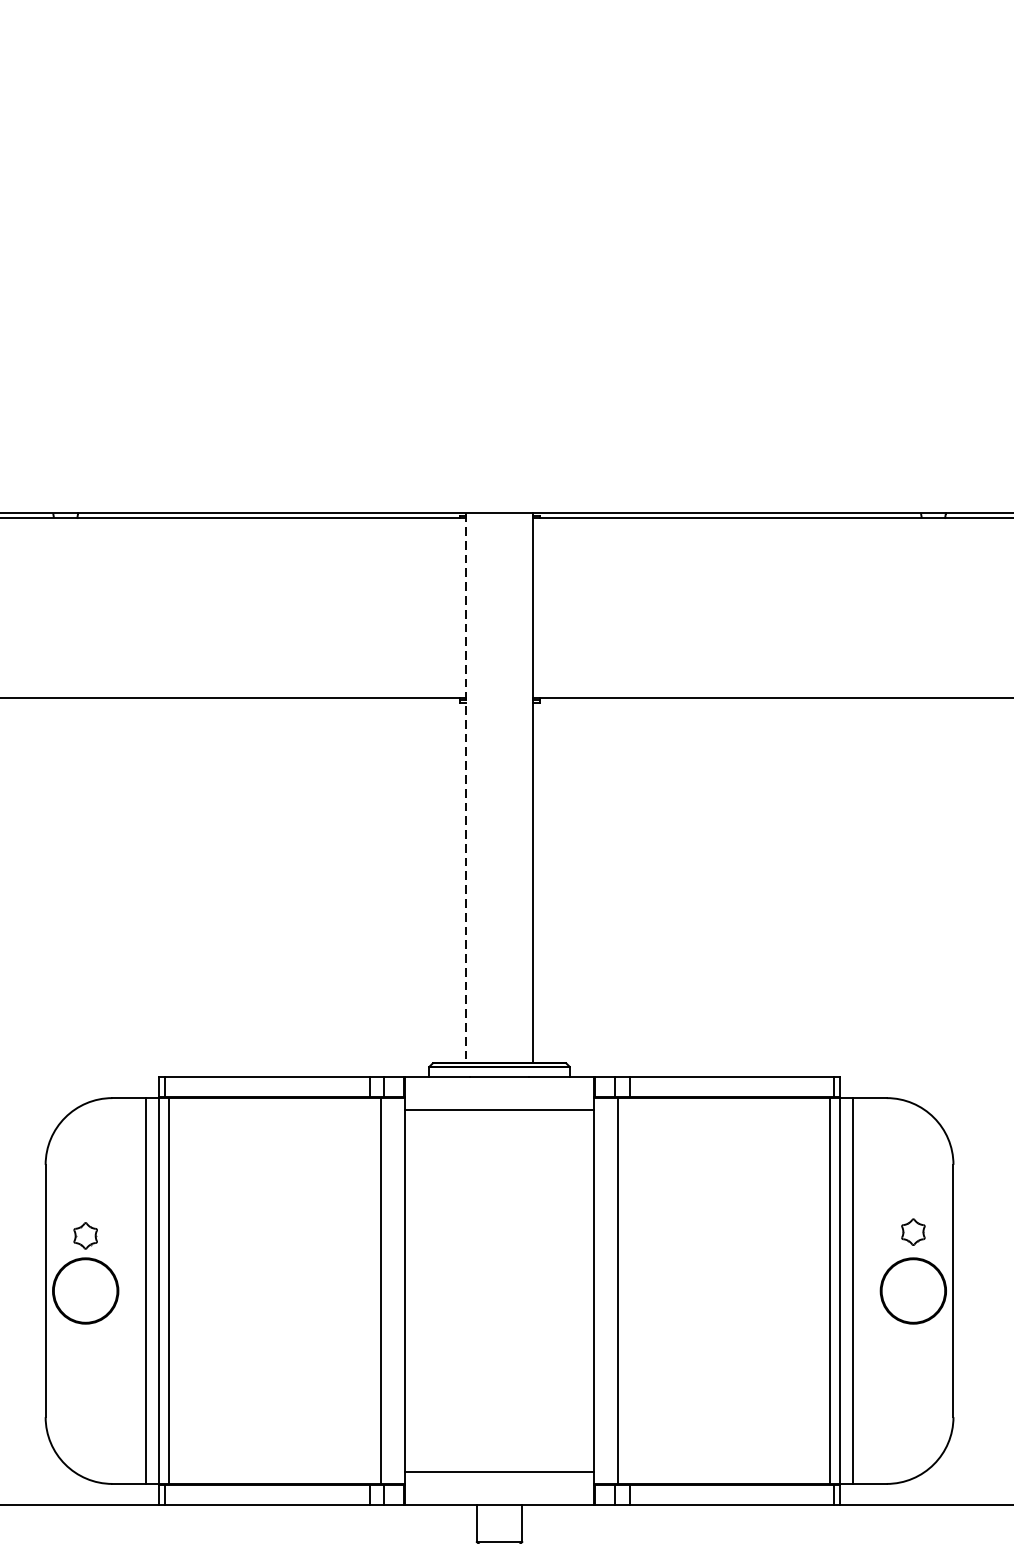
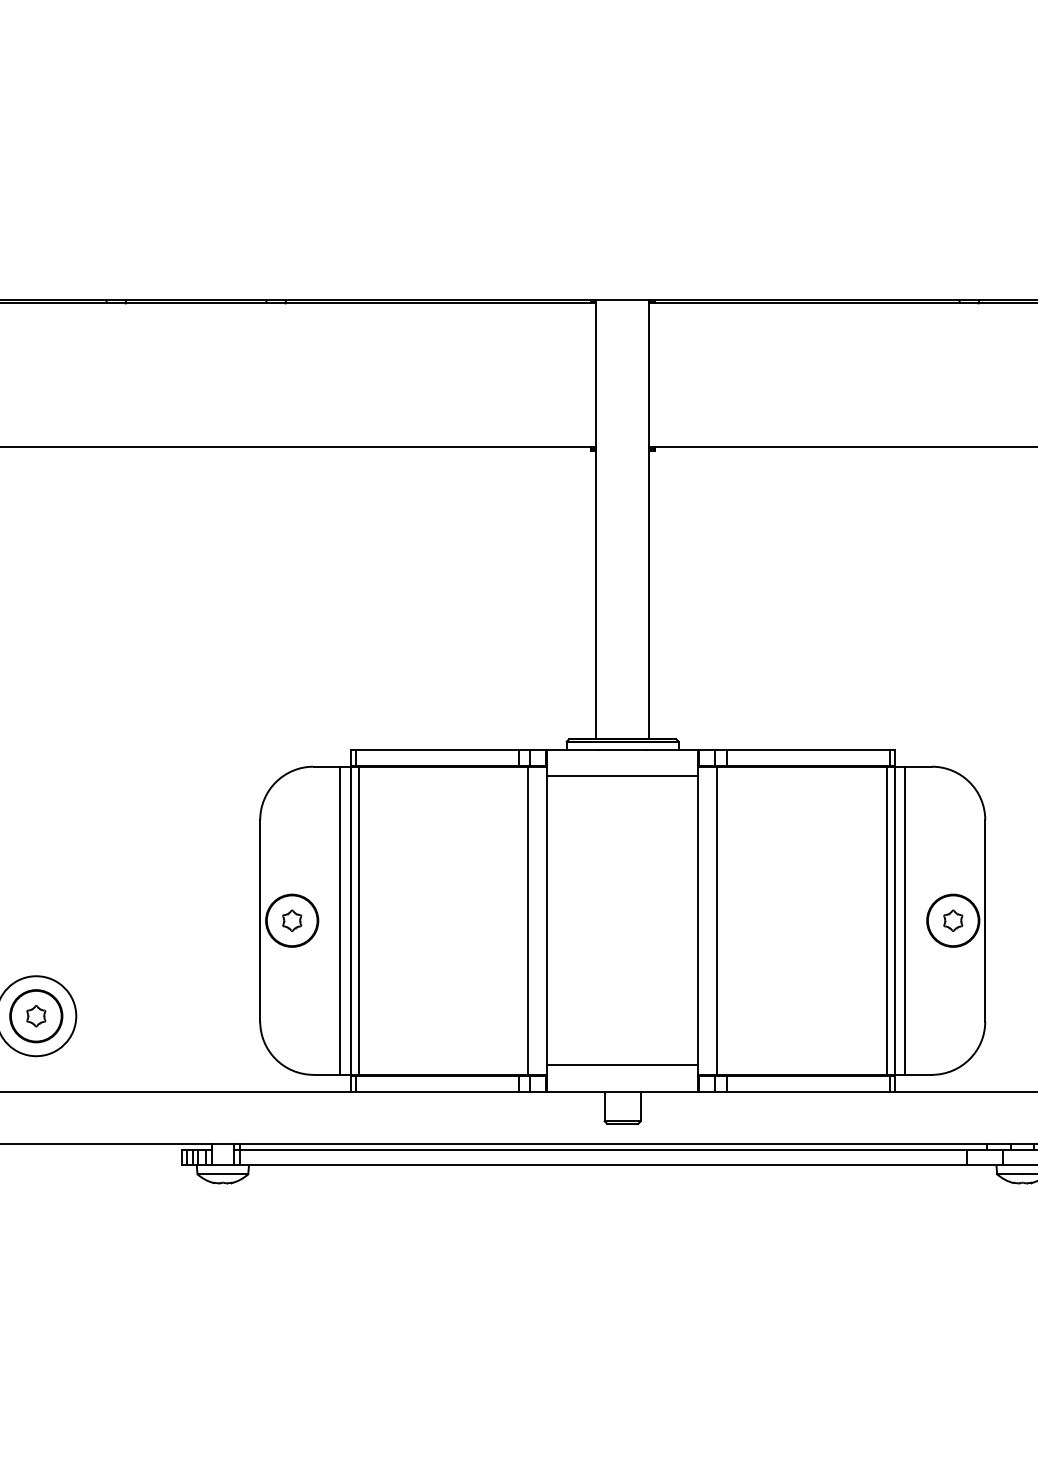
line: (466, 788) -> (596, 519), dashed -> solid
part: (913, 1231) -> (953, 920), moved
part: (86, 1235) -> (292, 920), moved

